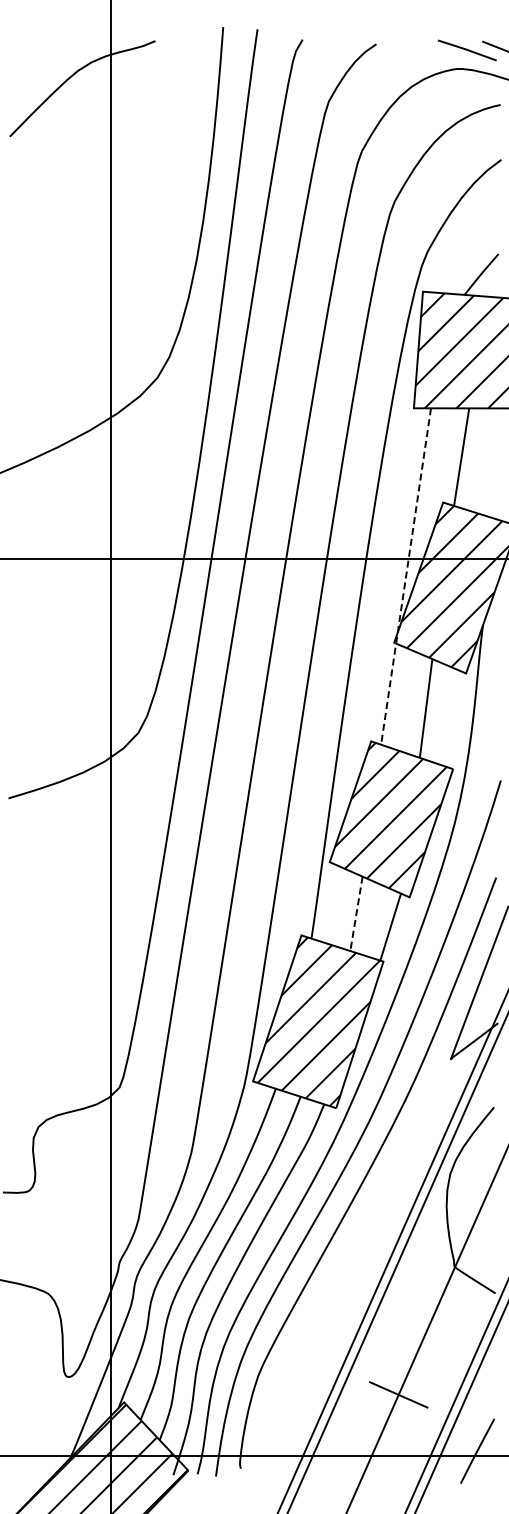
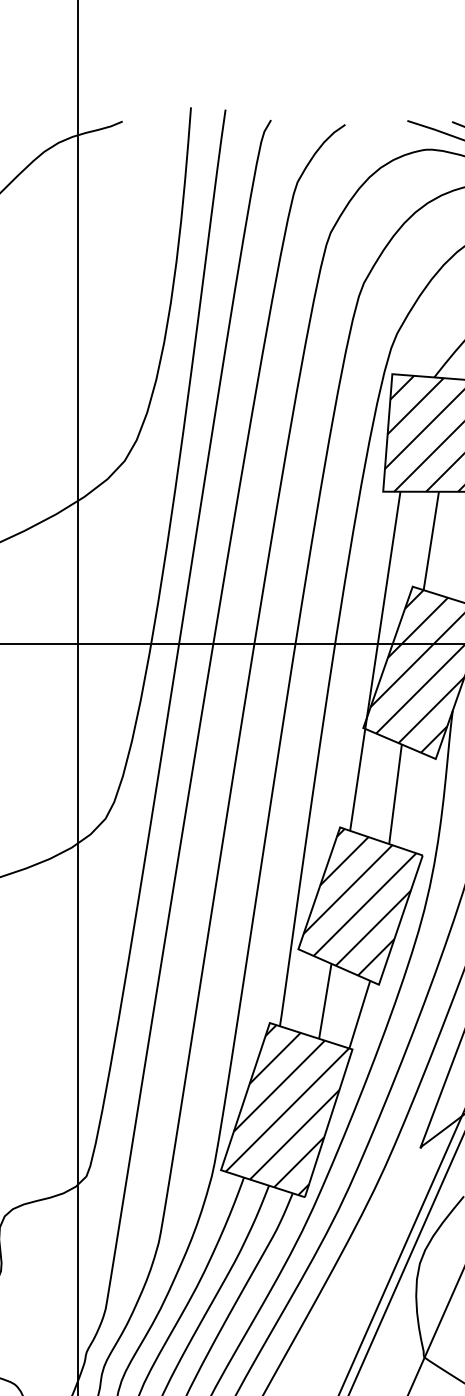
line: (406, 577) -> (375, 662), dashed -> solid
line: (356, 913) -> (325, 1000), dashed -> solid

